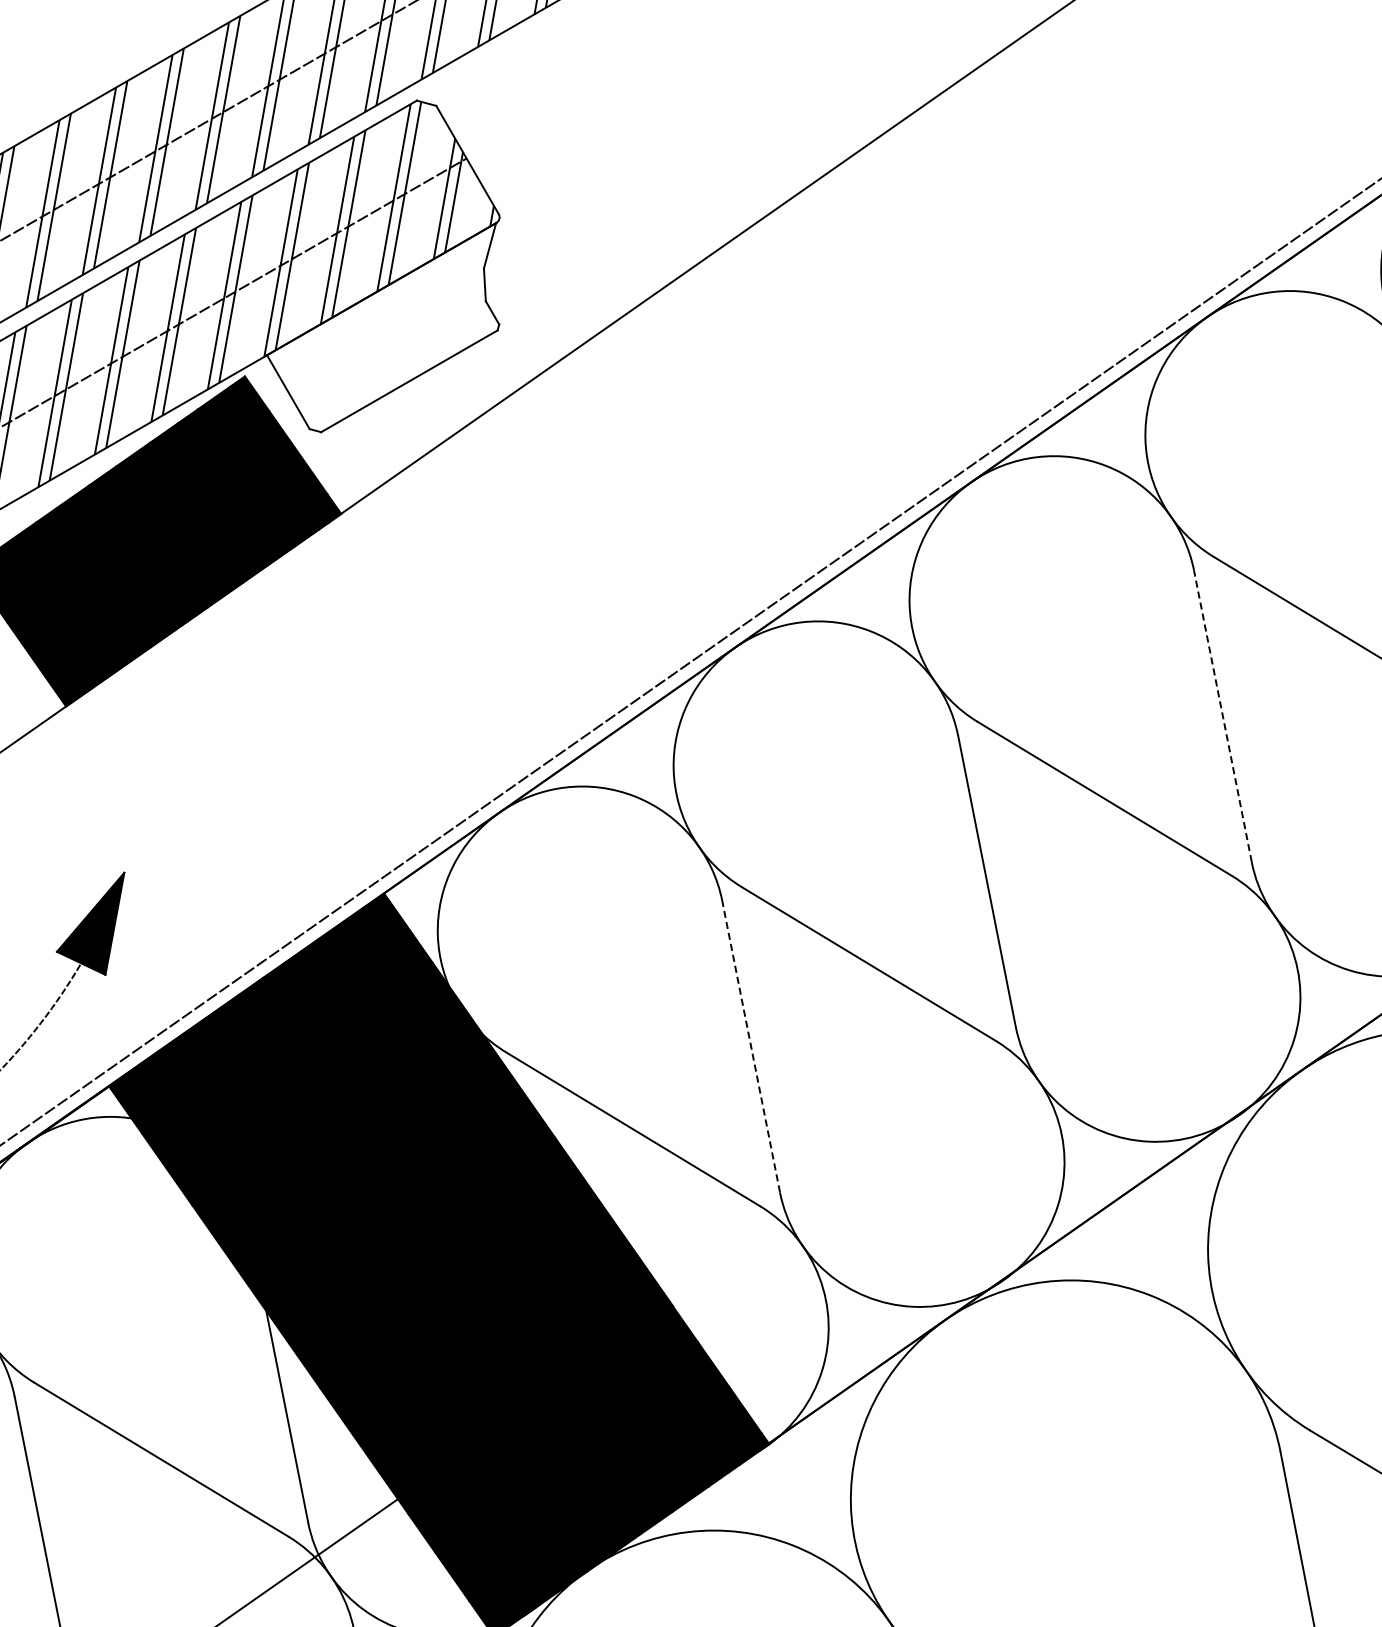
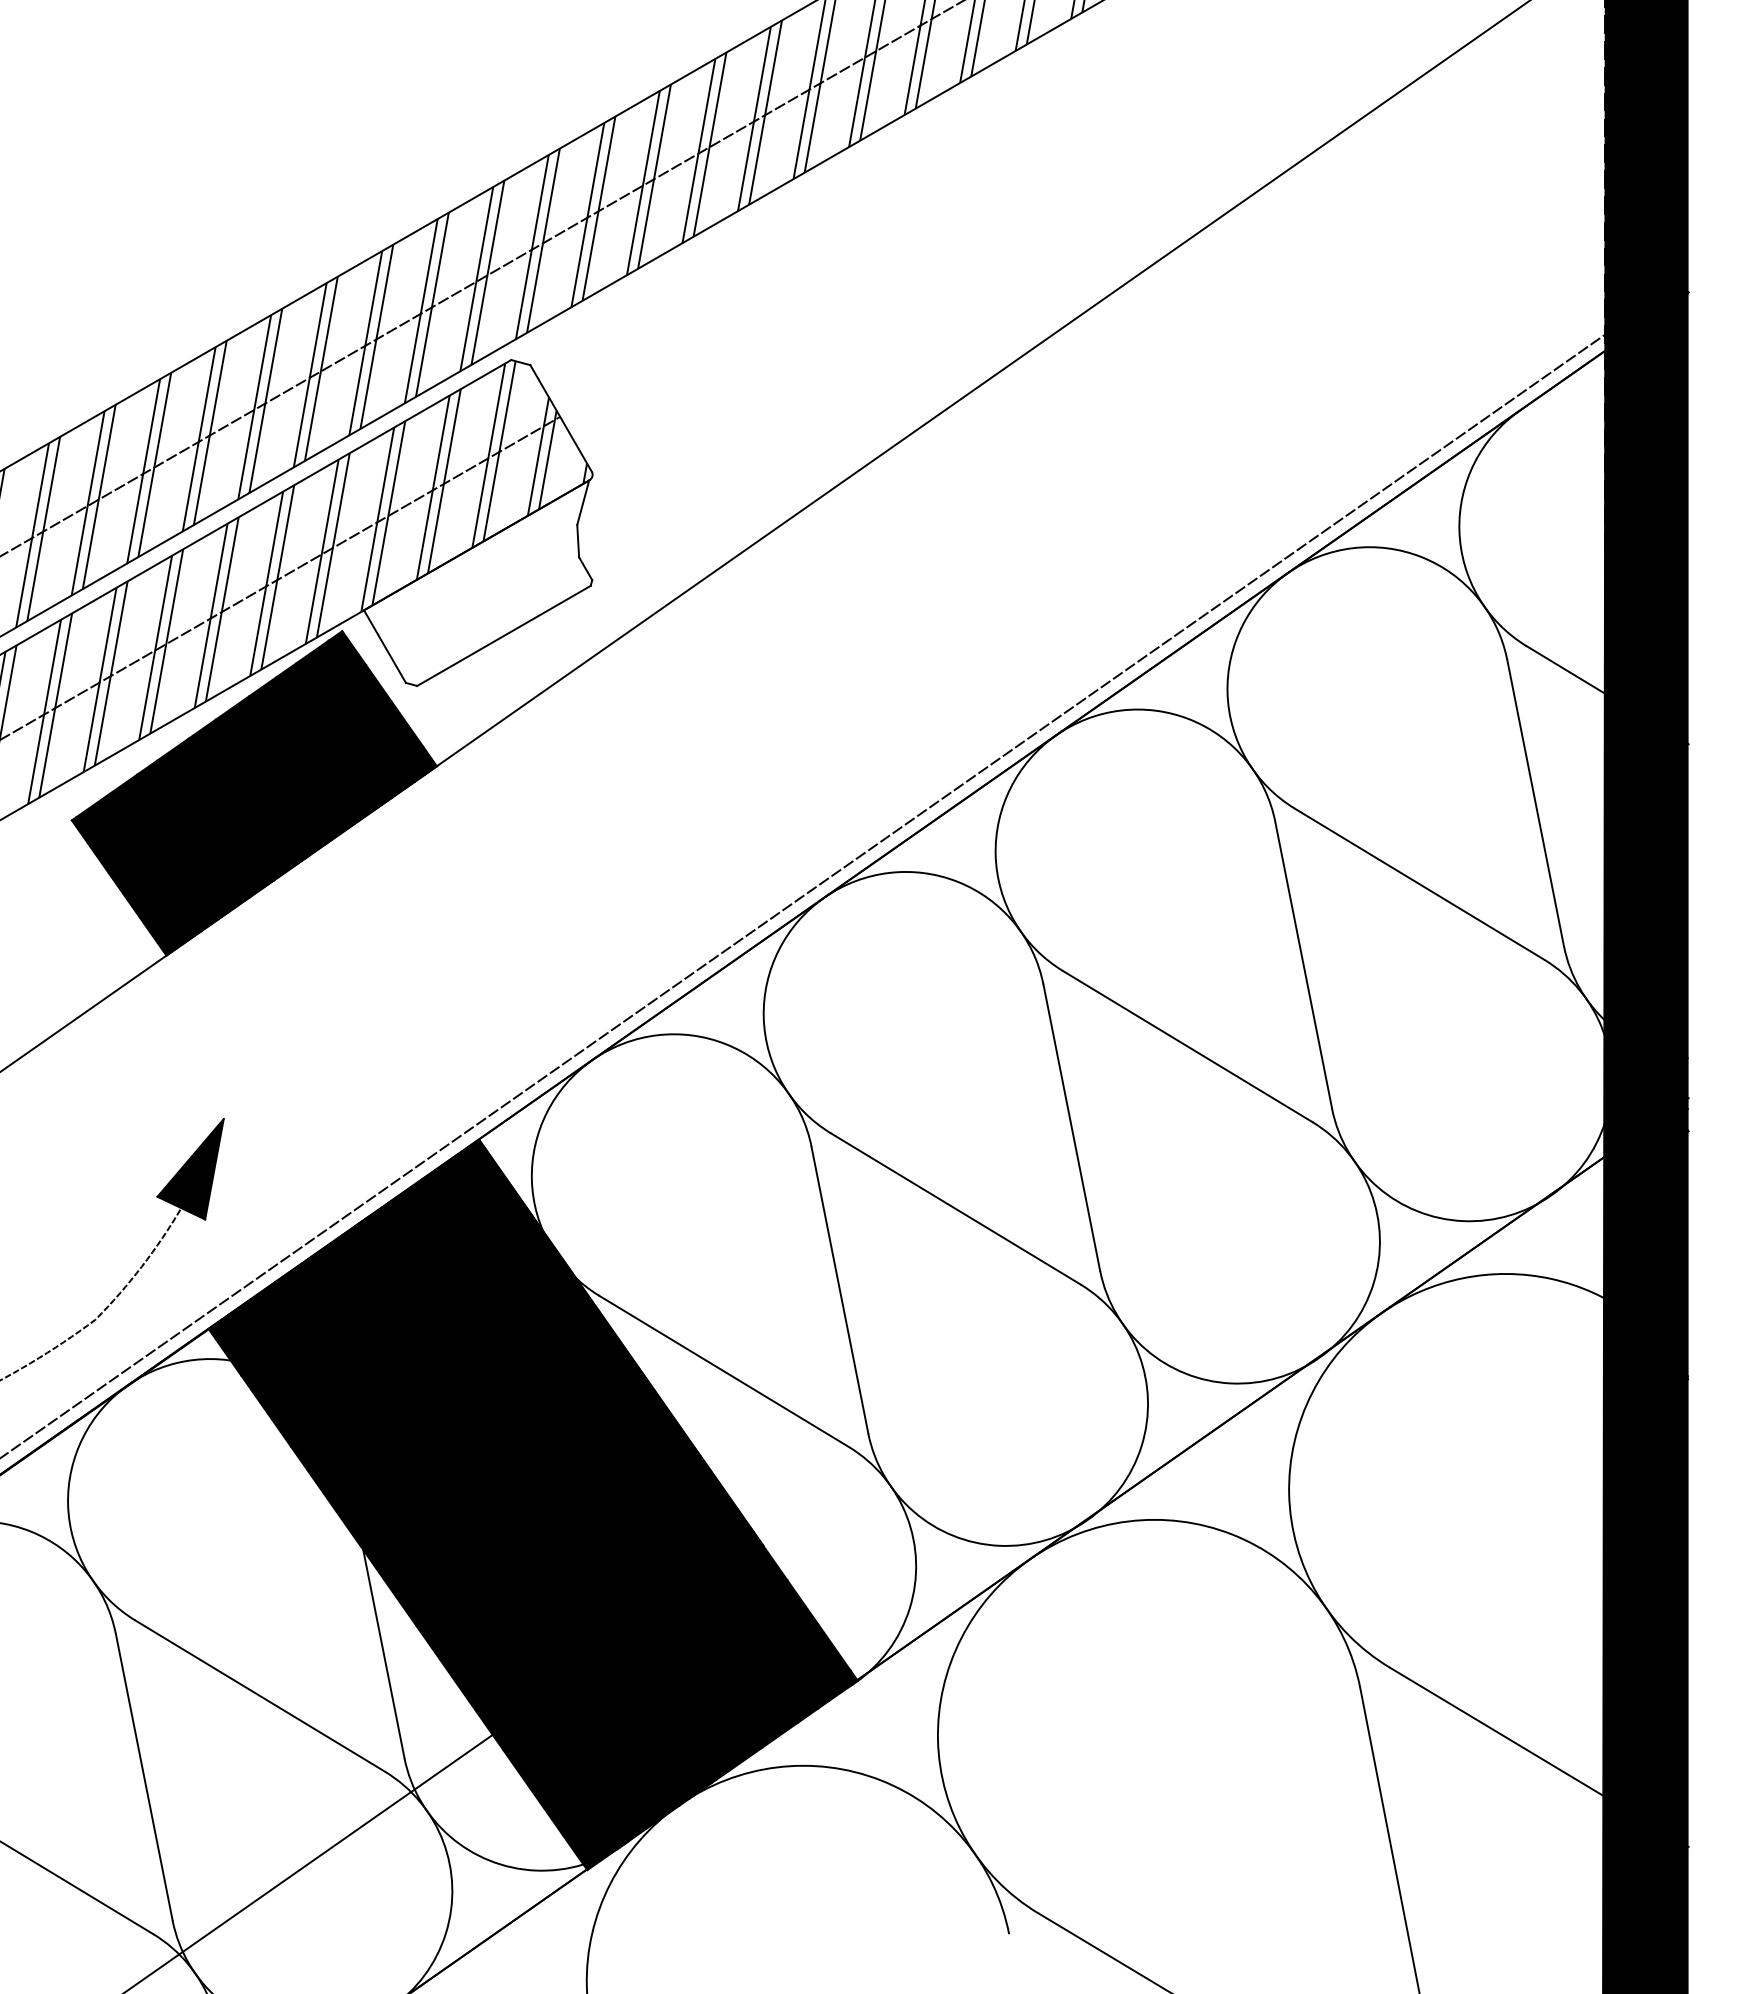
line: (1222, 716) -> (1303, 965), dashed -> solid
line: (750, 1047) -> (839, 1290), dashed -> solid

